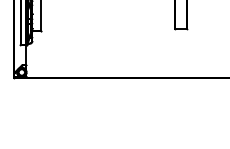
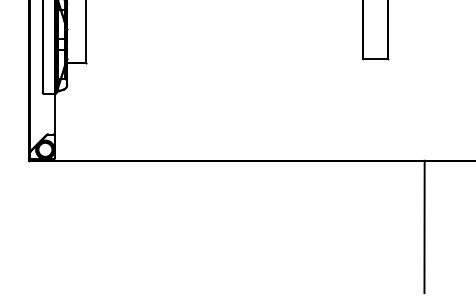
line: (205, 109) -> (425, 226), added

